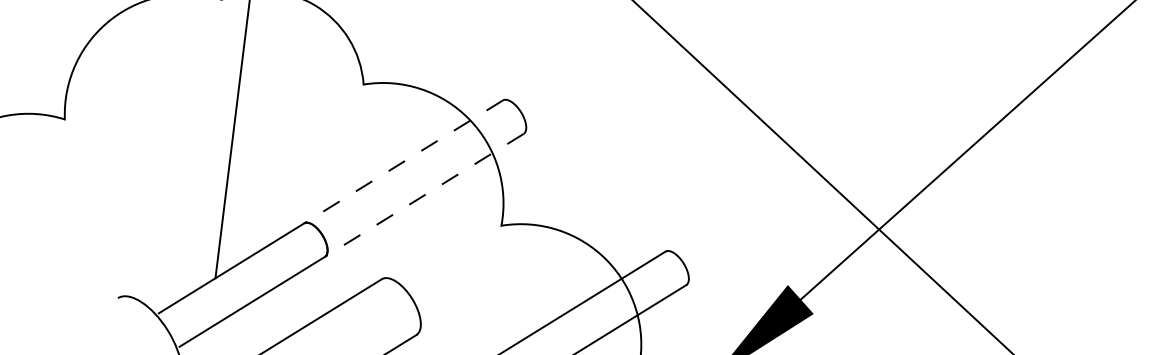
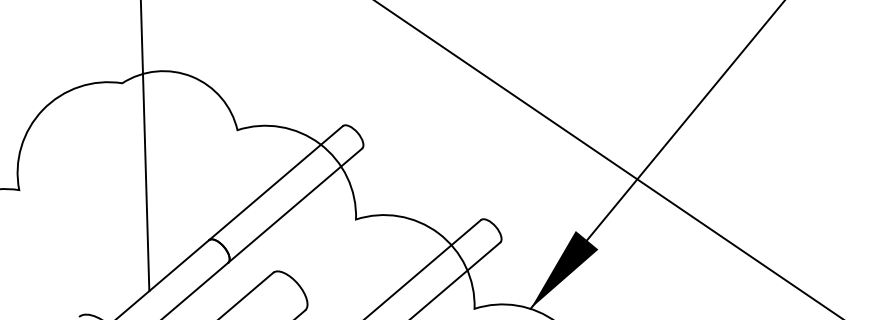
line: (402, 162) -> (275, 183), dashed -> solid
line: (424, 195) -> (295, 205), dashed -> solid

